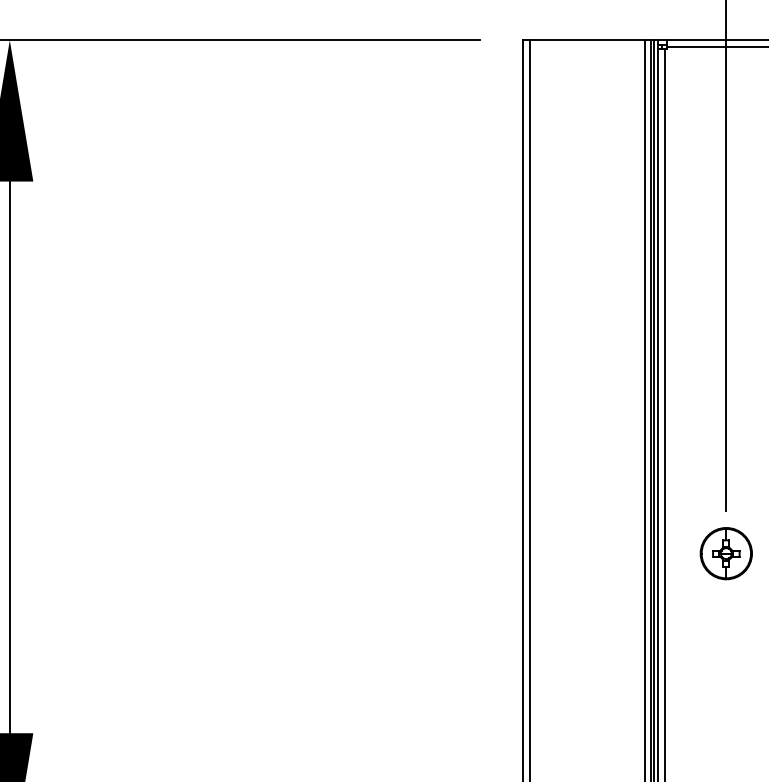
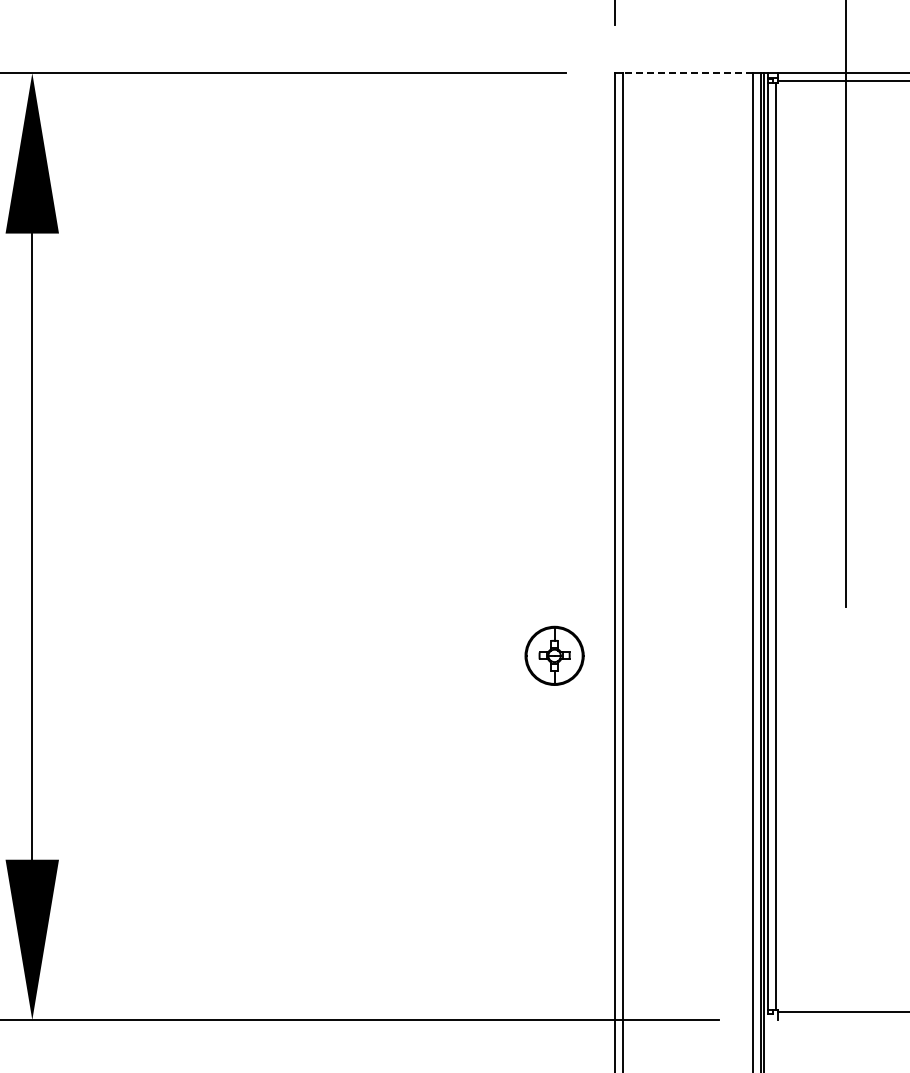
line: (587, 40) -> (687, 73), solid -> dashed
part: (726, 553) -> (554, 655), moved

